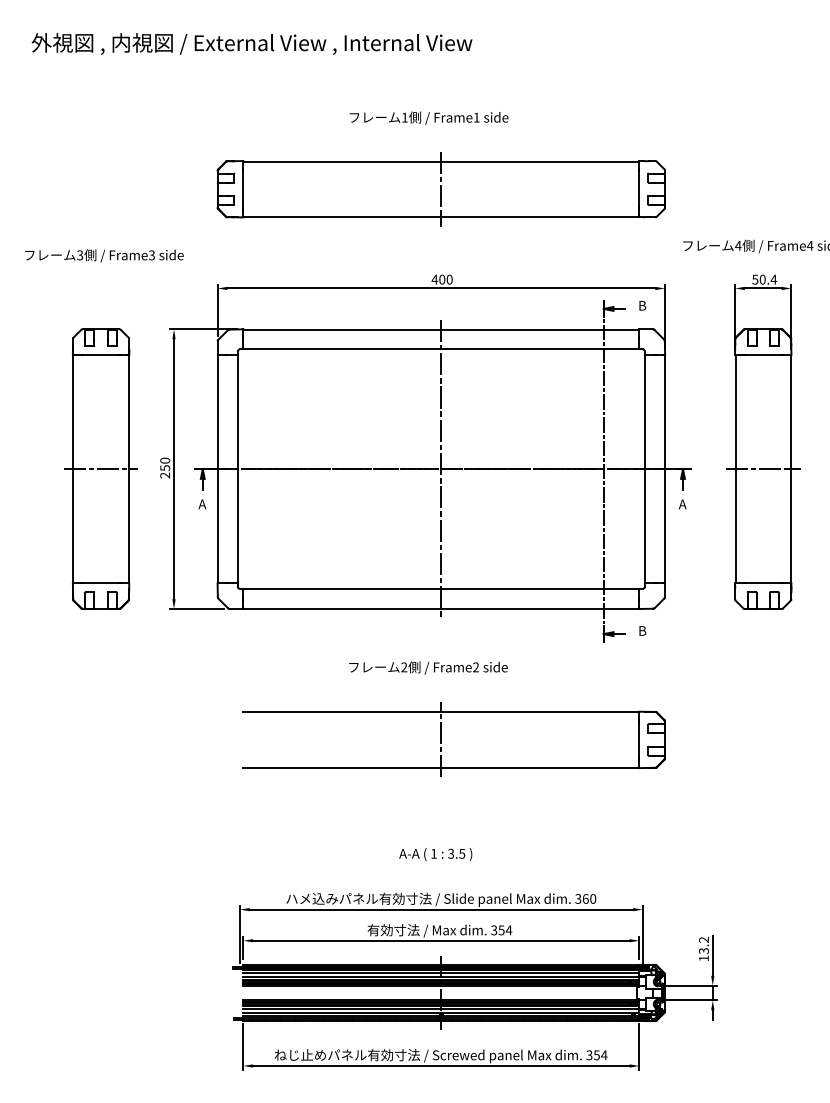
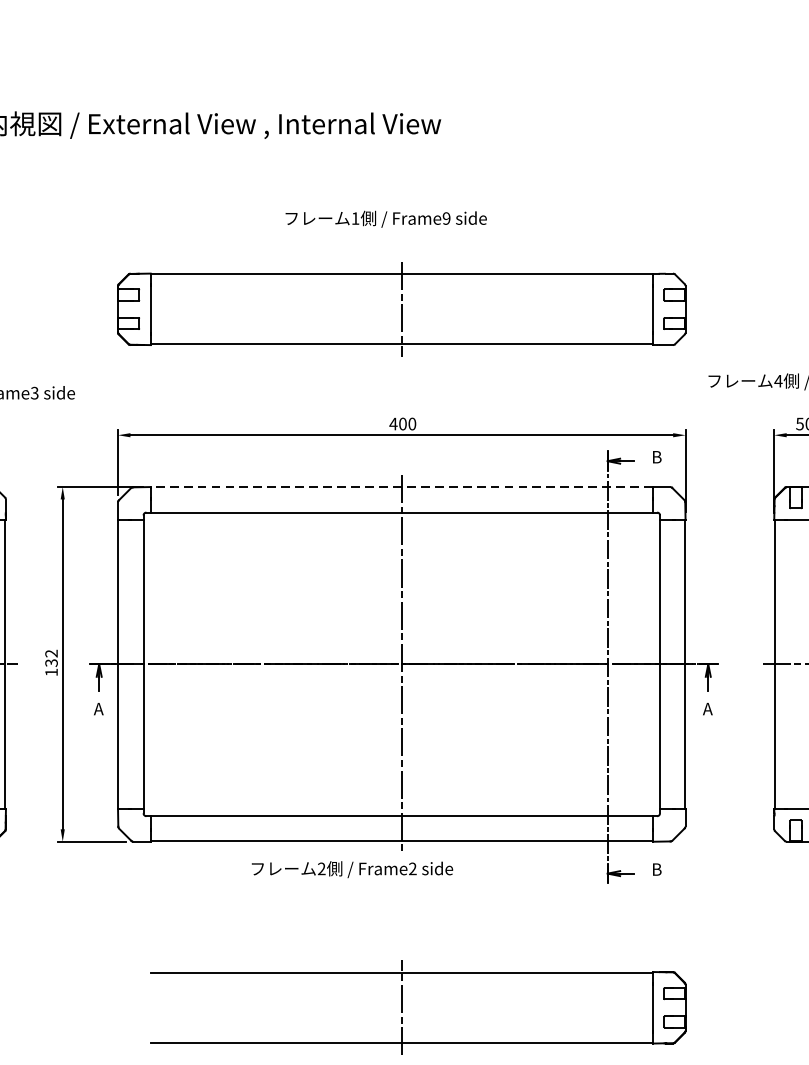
text: (476, 117) -> (446, 218), Frame1 -> Frame9
line: (440, 329) -> (400, 487), solid -> dashed
text: (165, 467) -> (51, 662), 250 -> 132
text: (428, 667) -> (352, 869), moved

